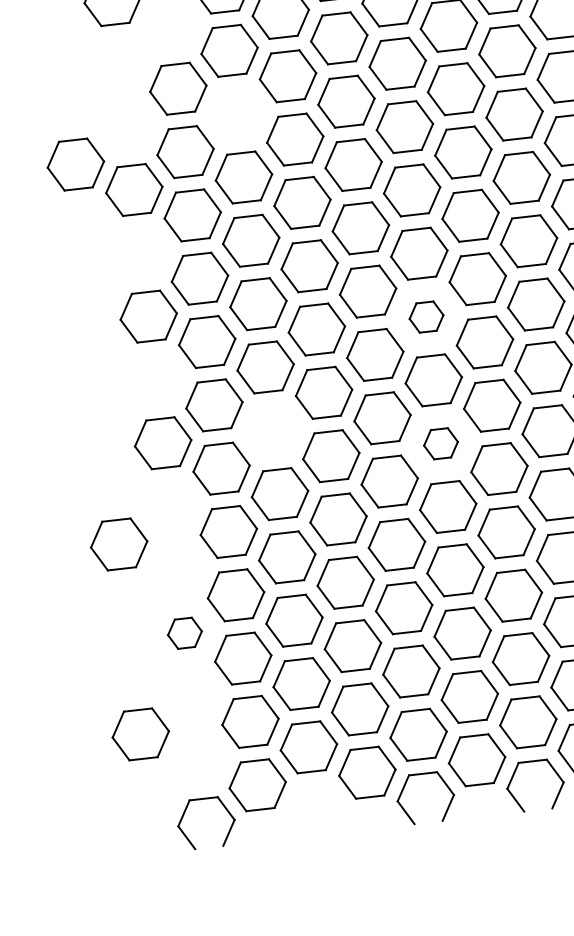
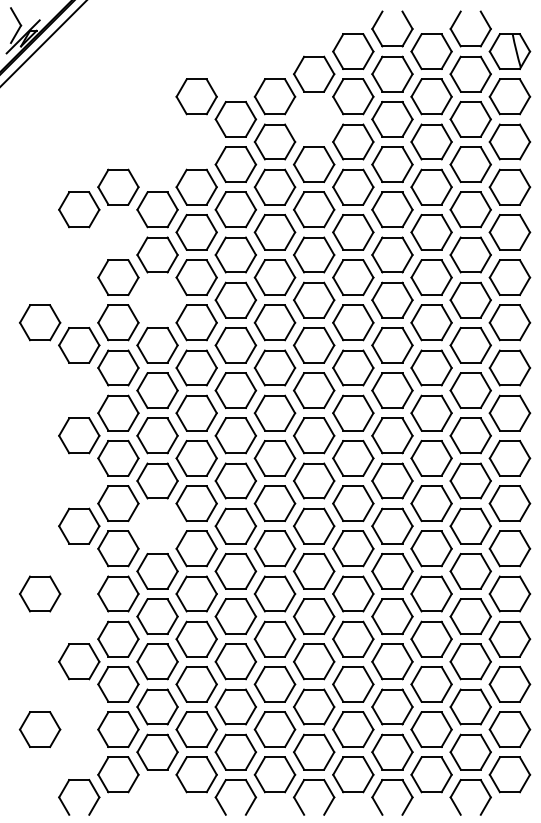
part: (425, 317) -> (274, 458), size x1.67
part: (440, 443) -> (274, 548), size x1.67
part: (185, 632) -> (79, 661), size x1.67

